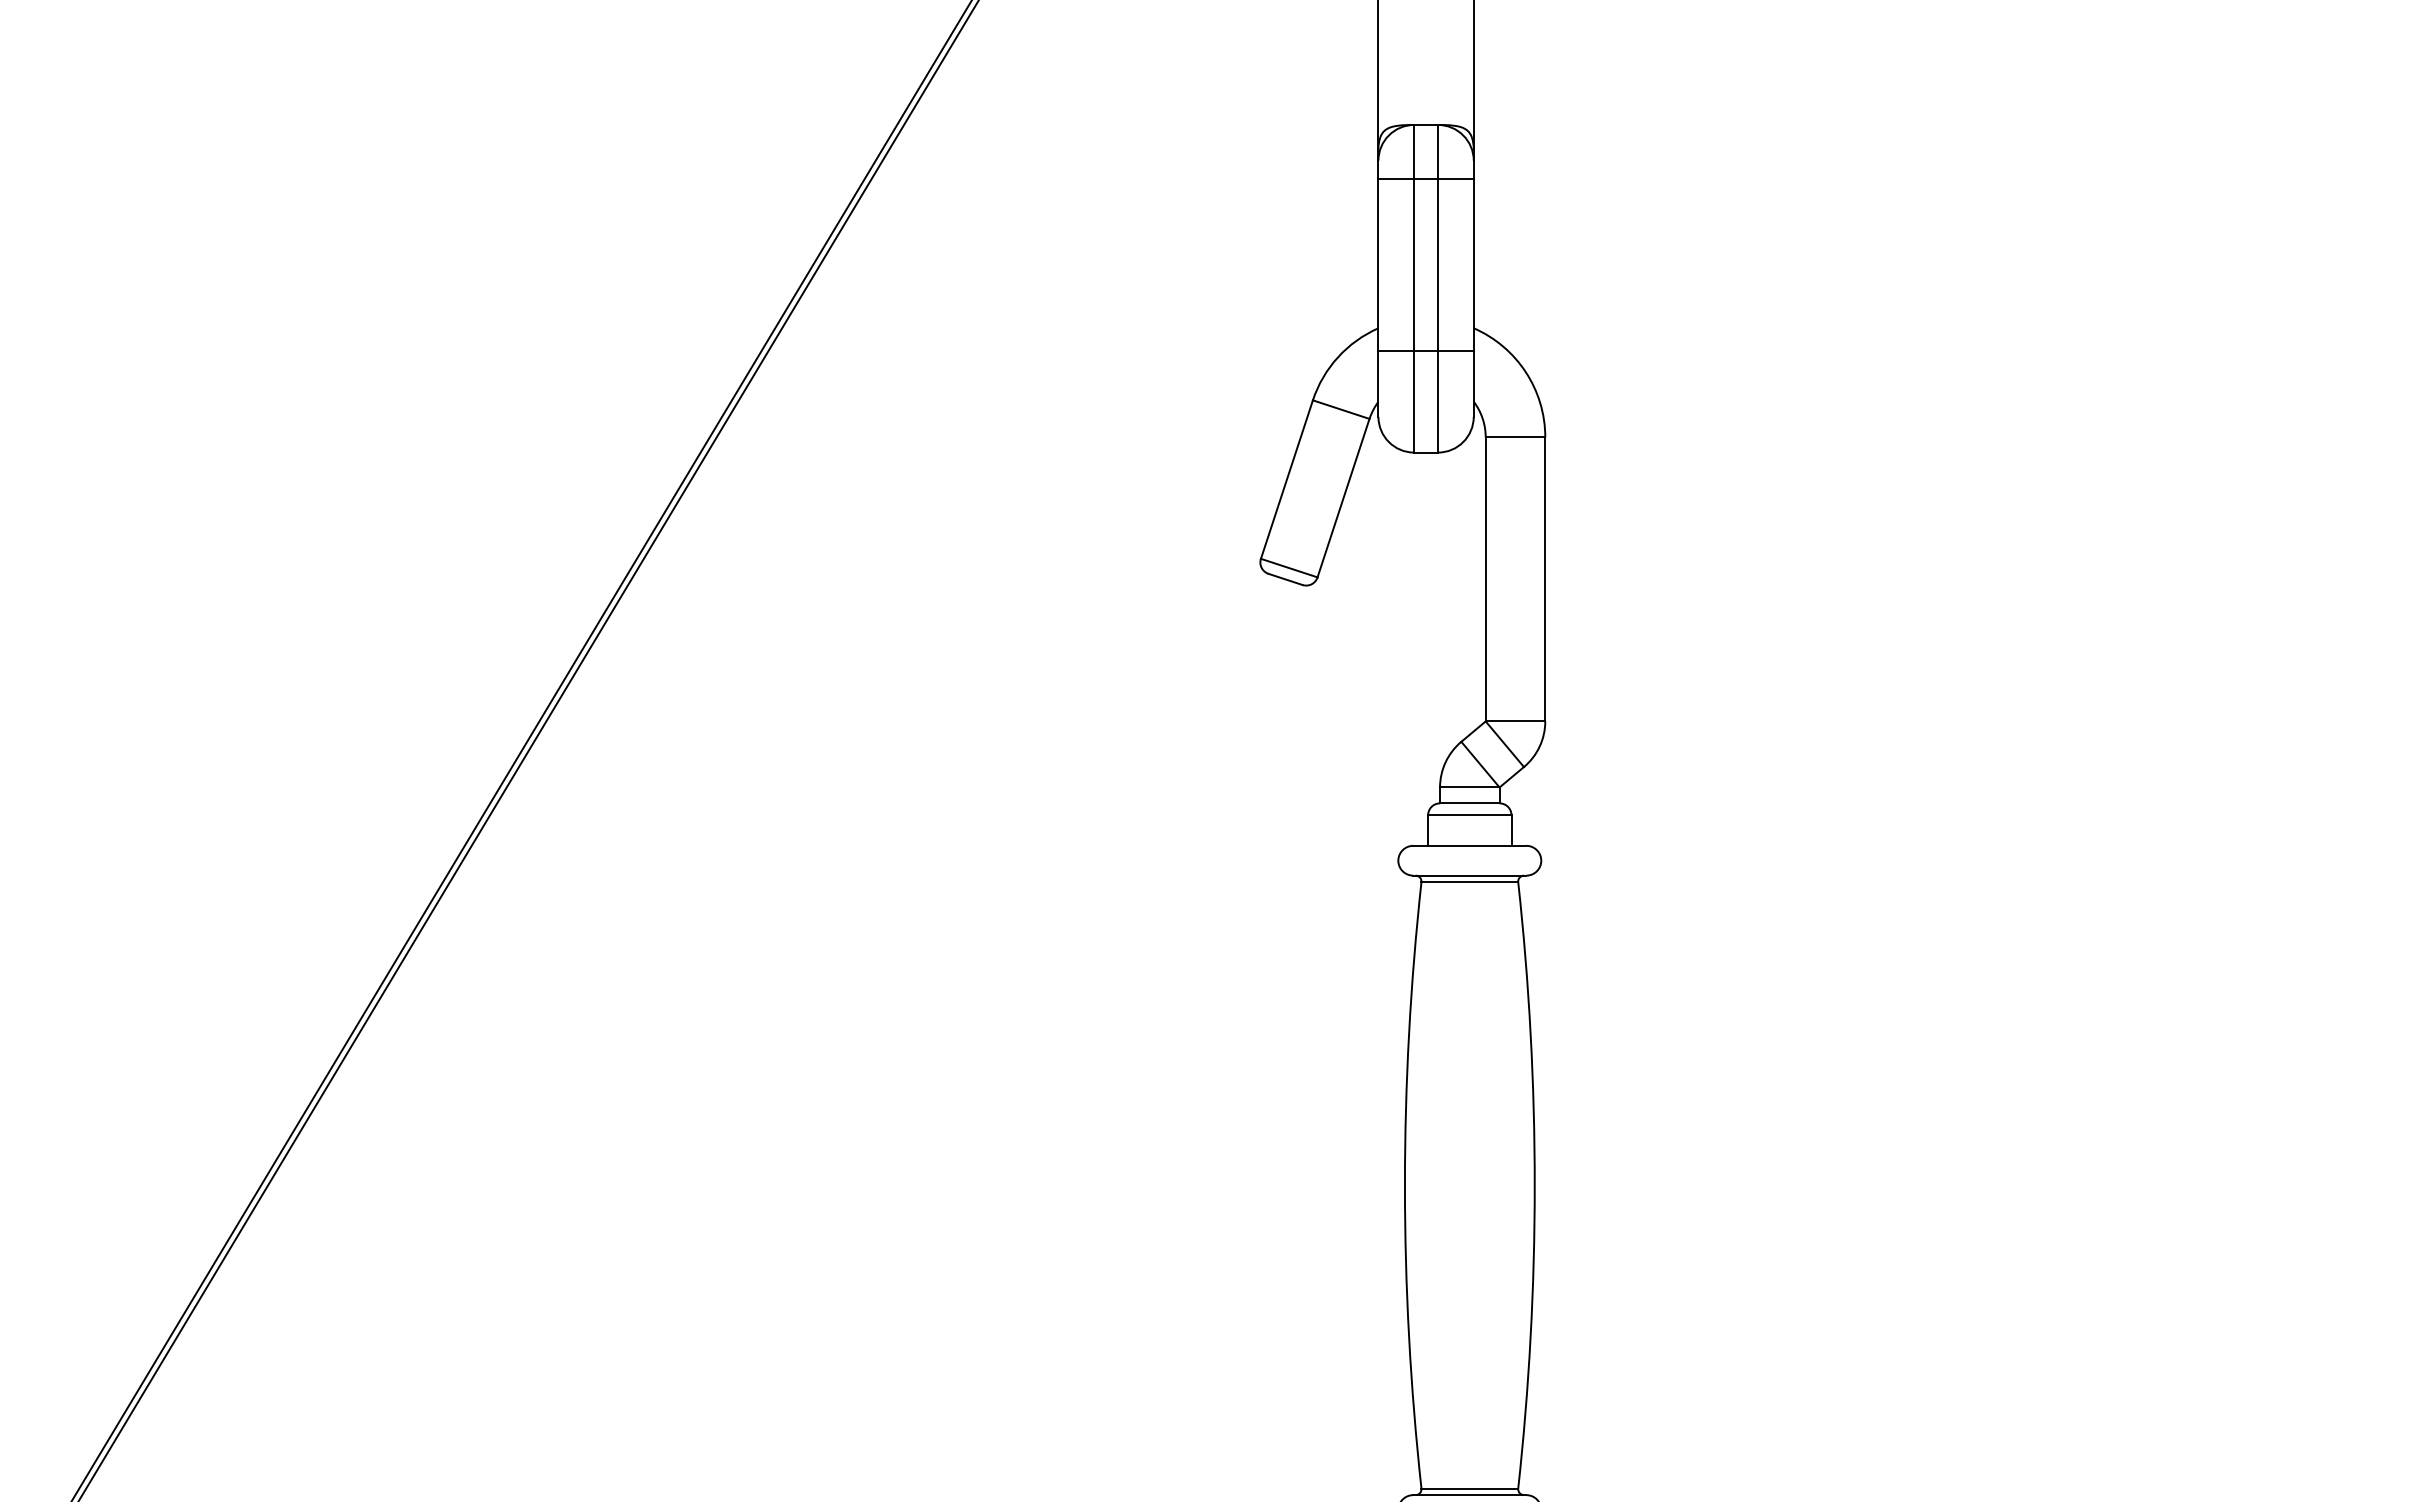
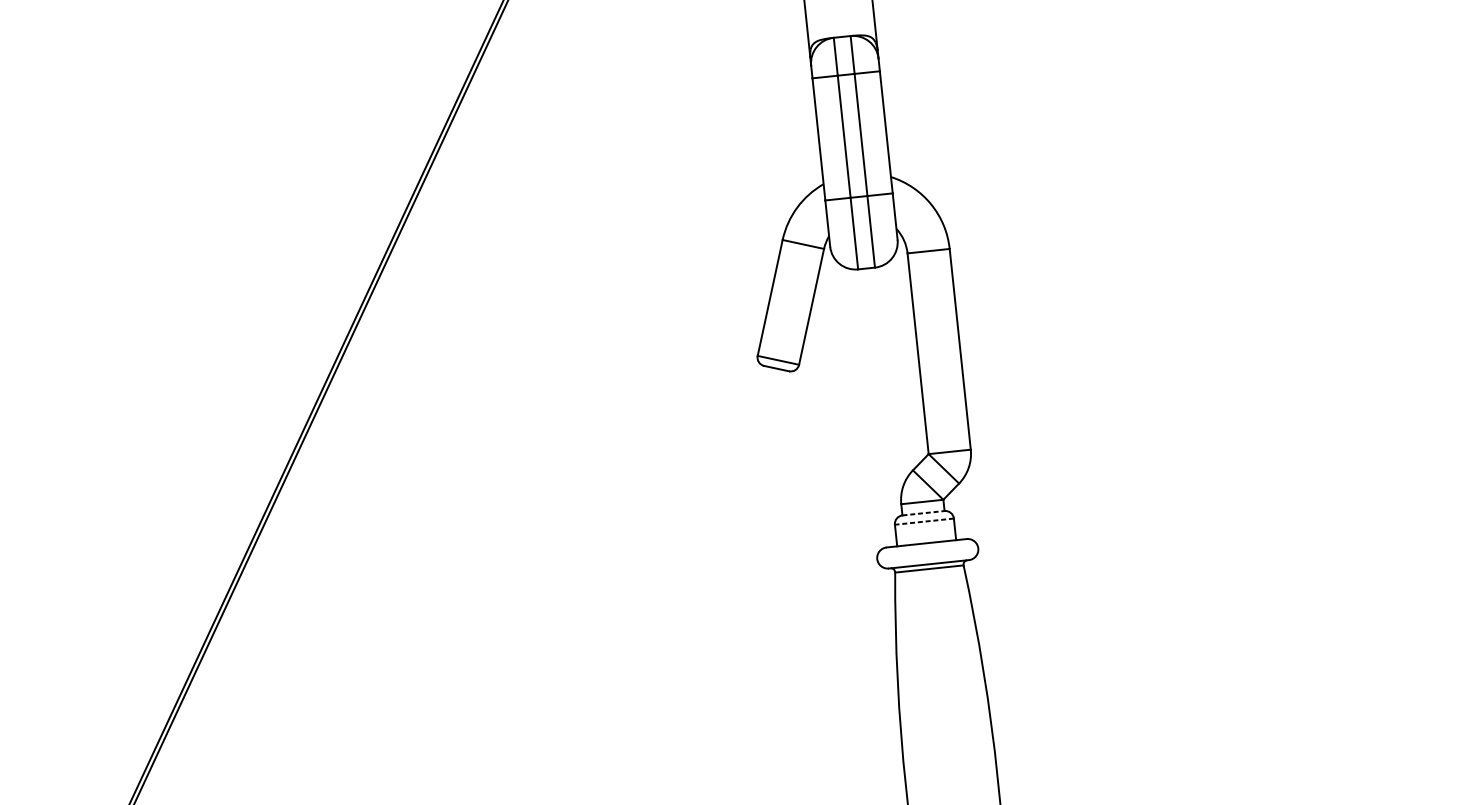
line: (1469, 803) -> (923, 513), solid -> dashed
line: (1469, 815) -> (924, 521), solid -> dashed

